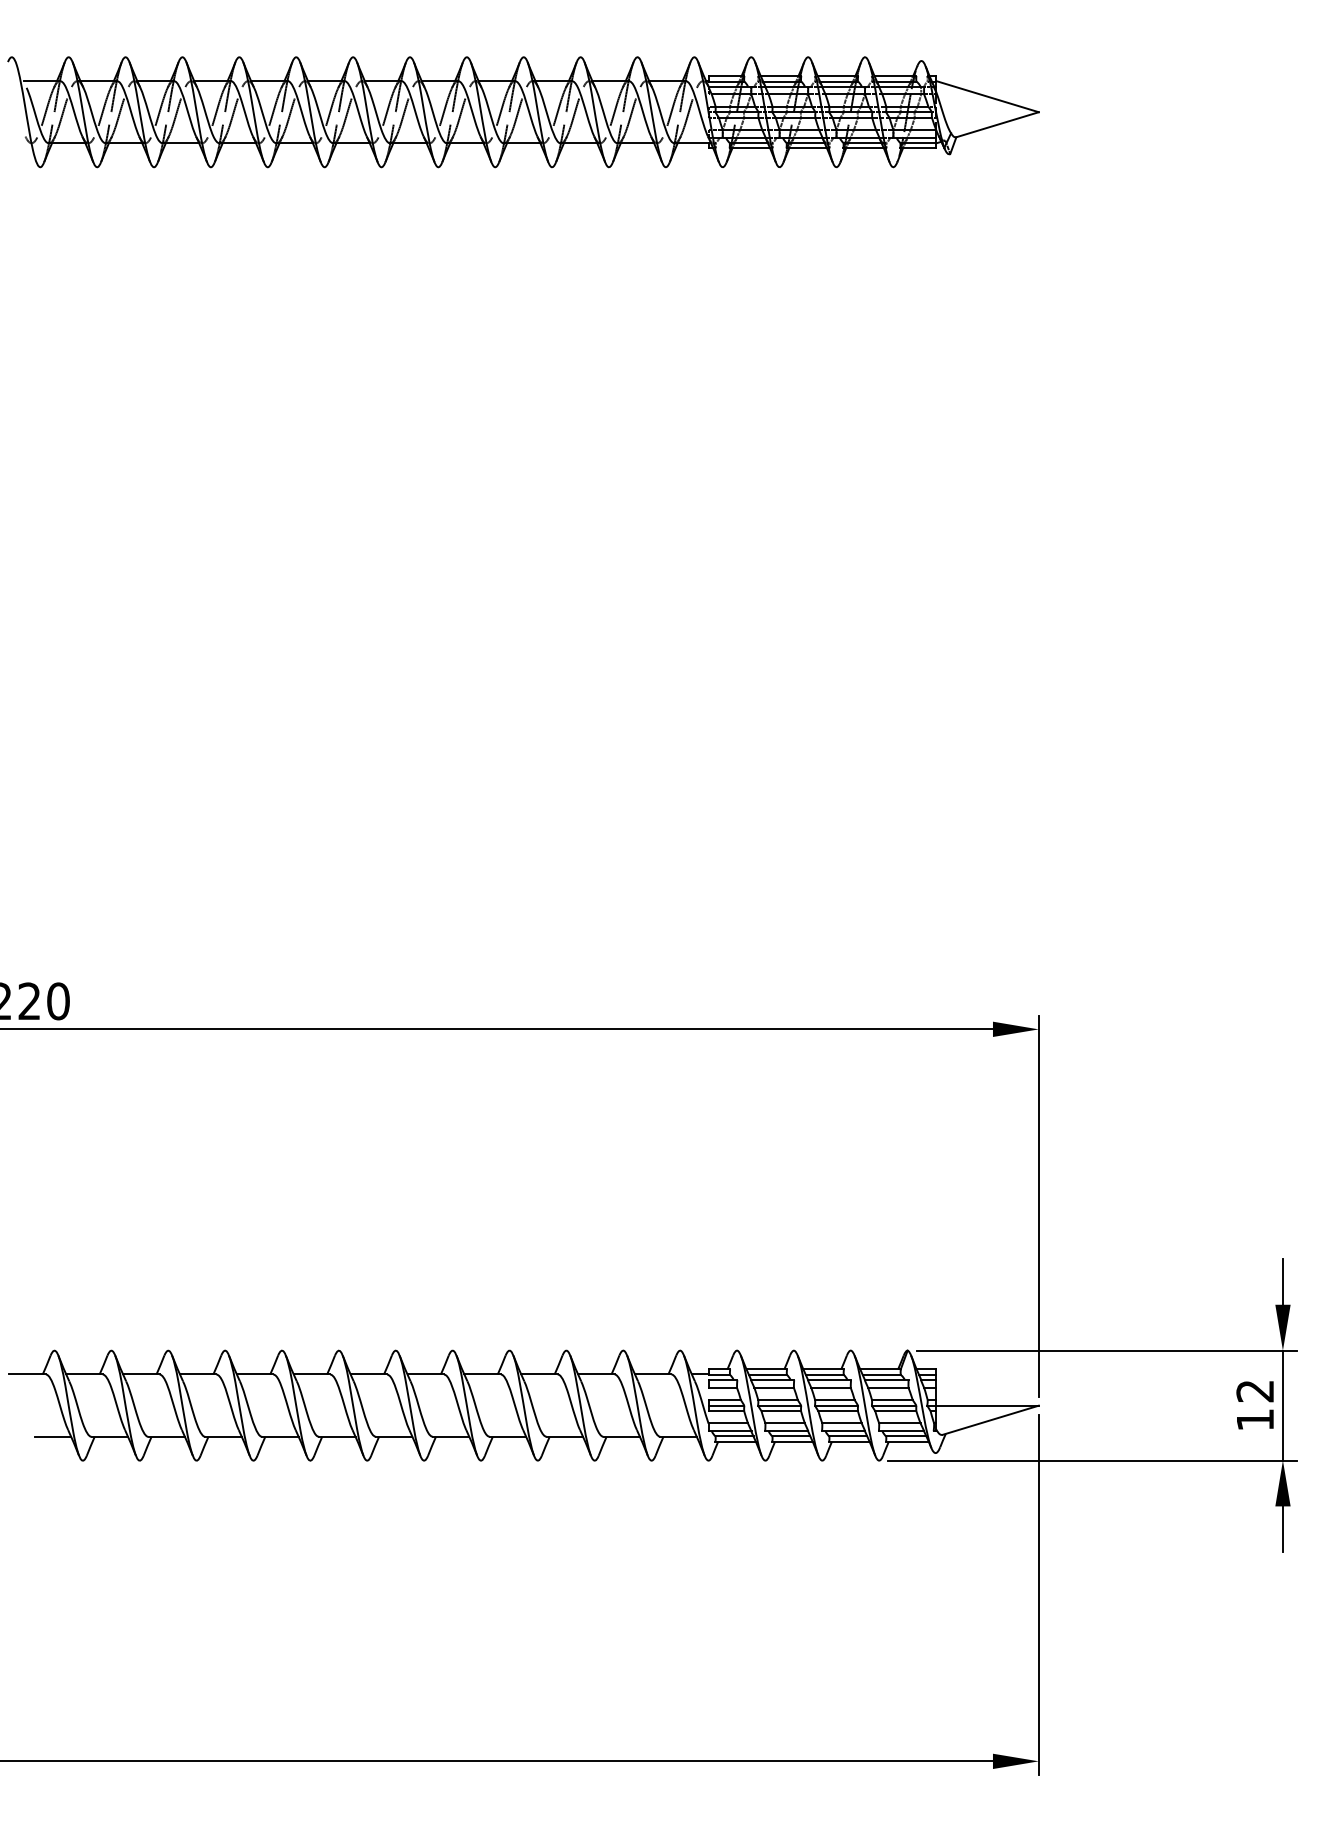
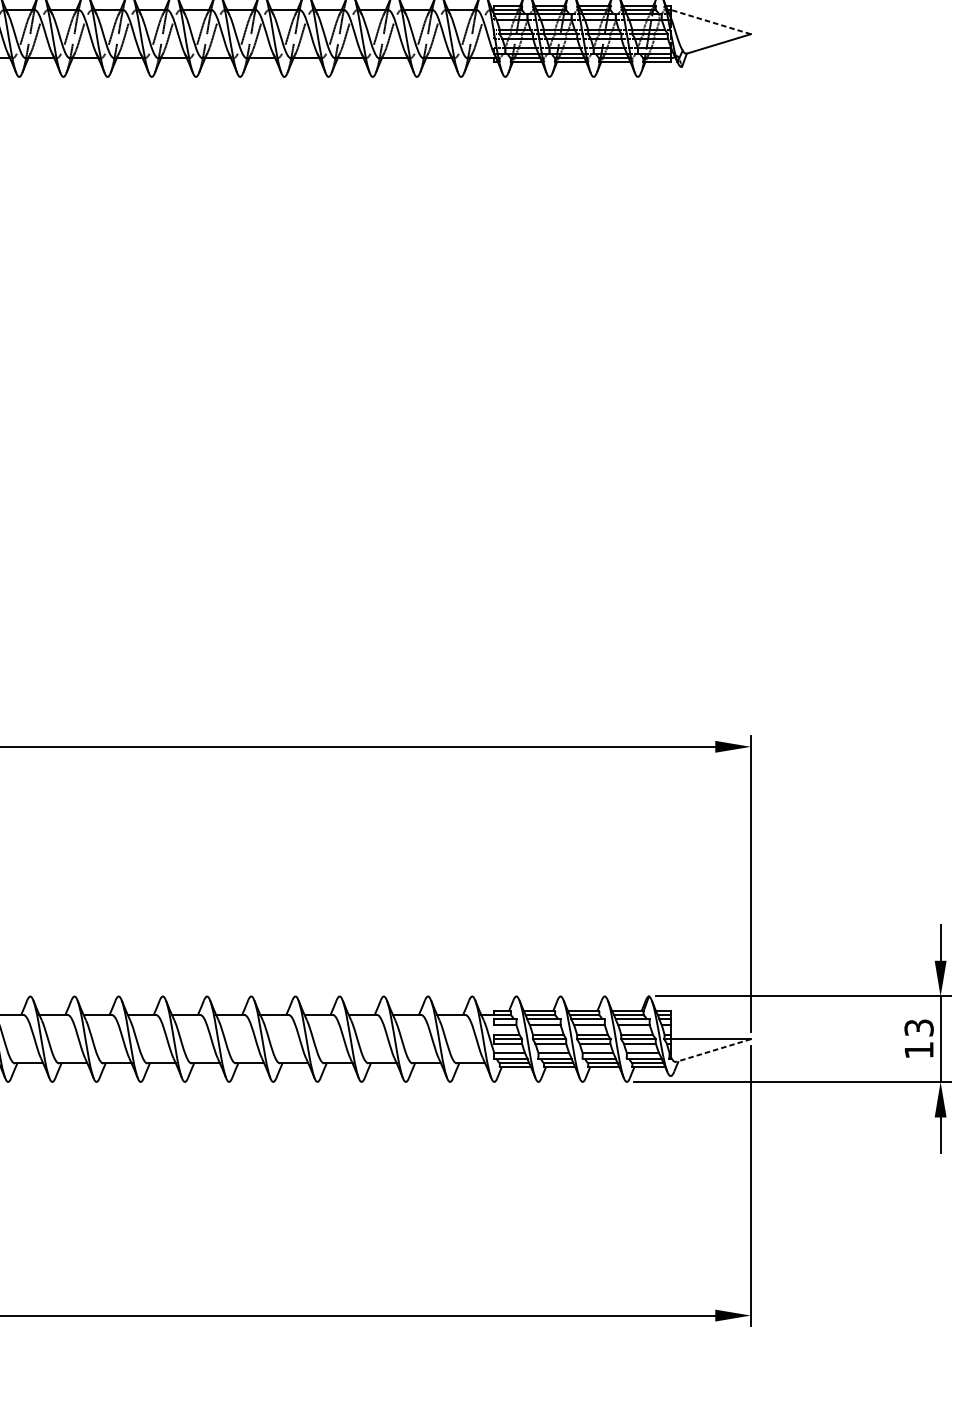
line: (987, 96) -> (711, 21), solid -> dashed
text: (1255, 1391) -> (919, 1028), 12 -> 13
line: (990, 1420) -> (713, 1050), solid -> dashed

